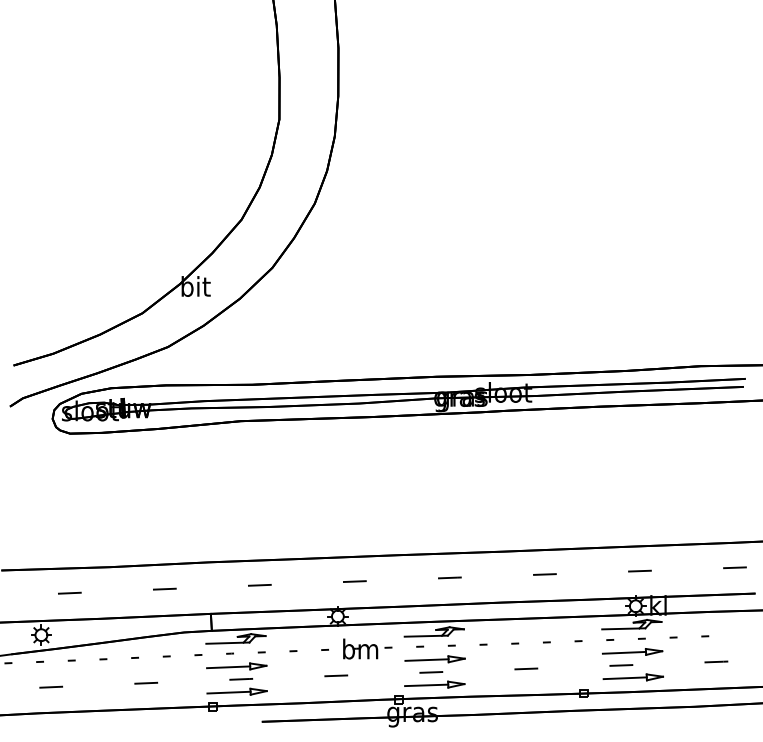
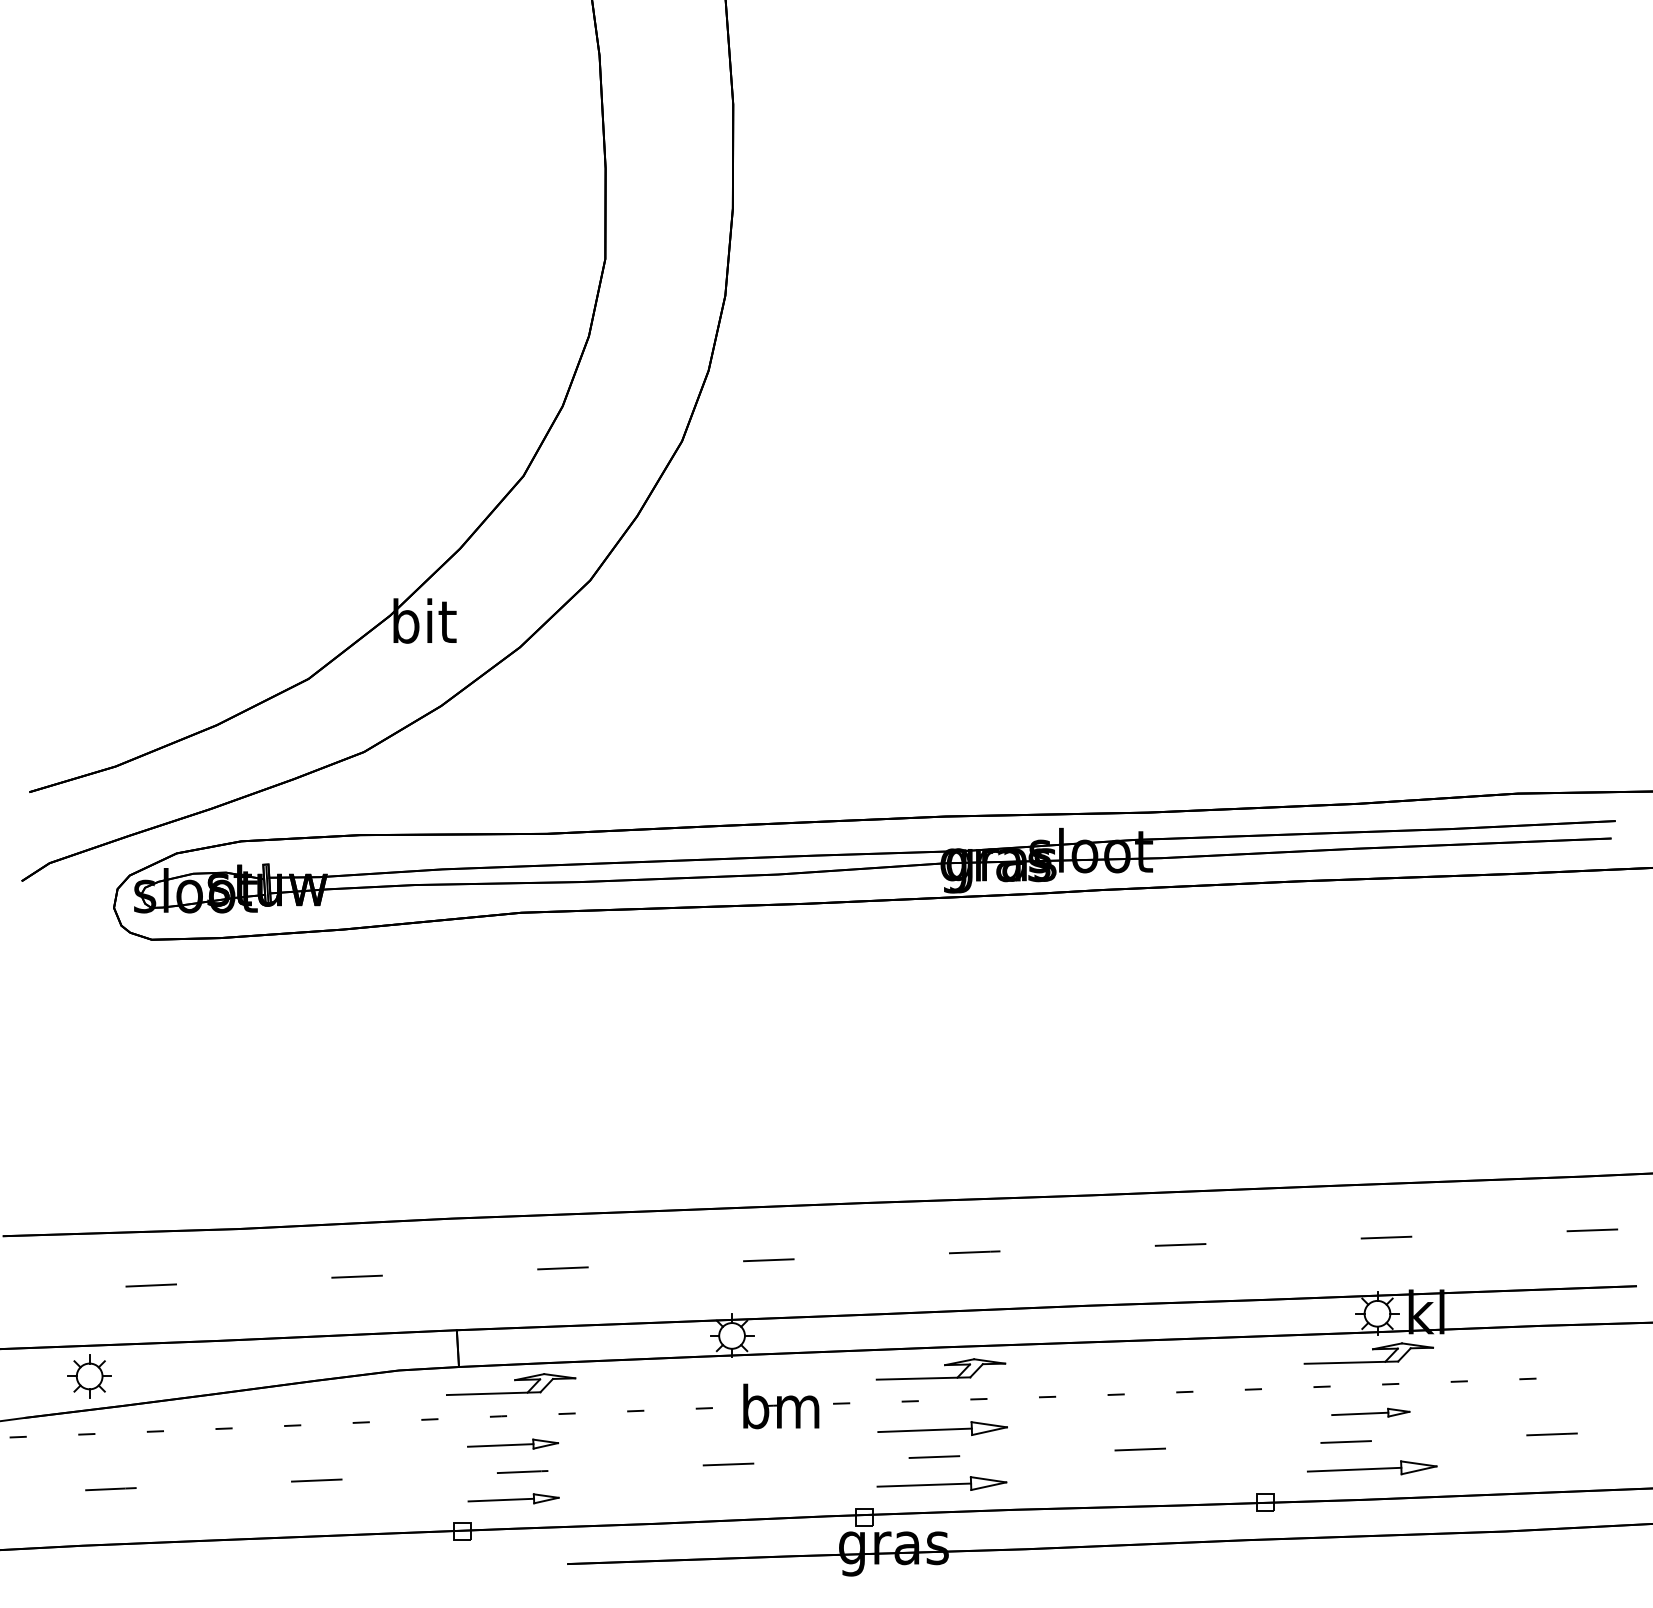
part: (632, 651) -> (1370, 1411), size x0.6
part: (236, 666) -> (512, 1444), size x0.7
part: (236, 691) -> (512, 1498), size x0.7

